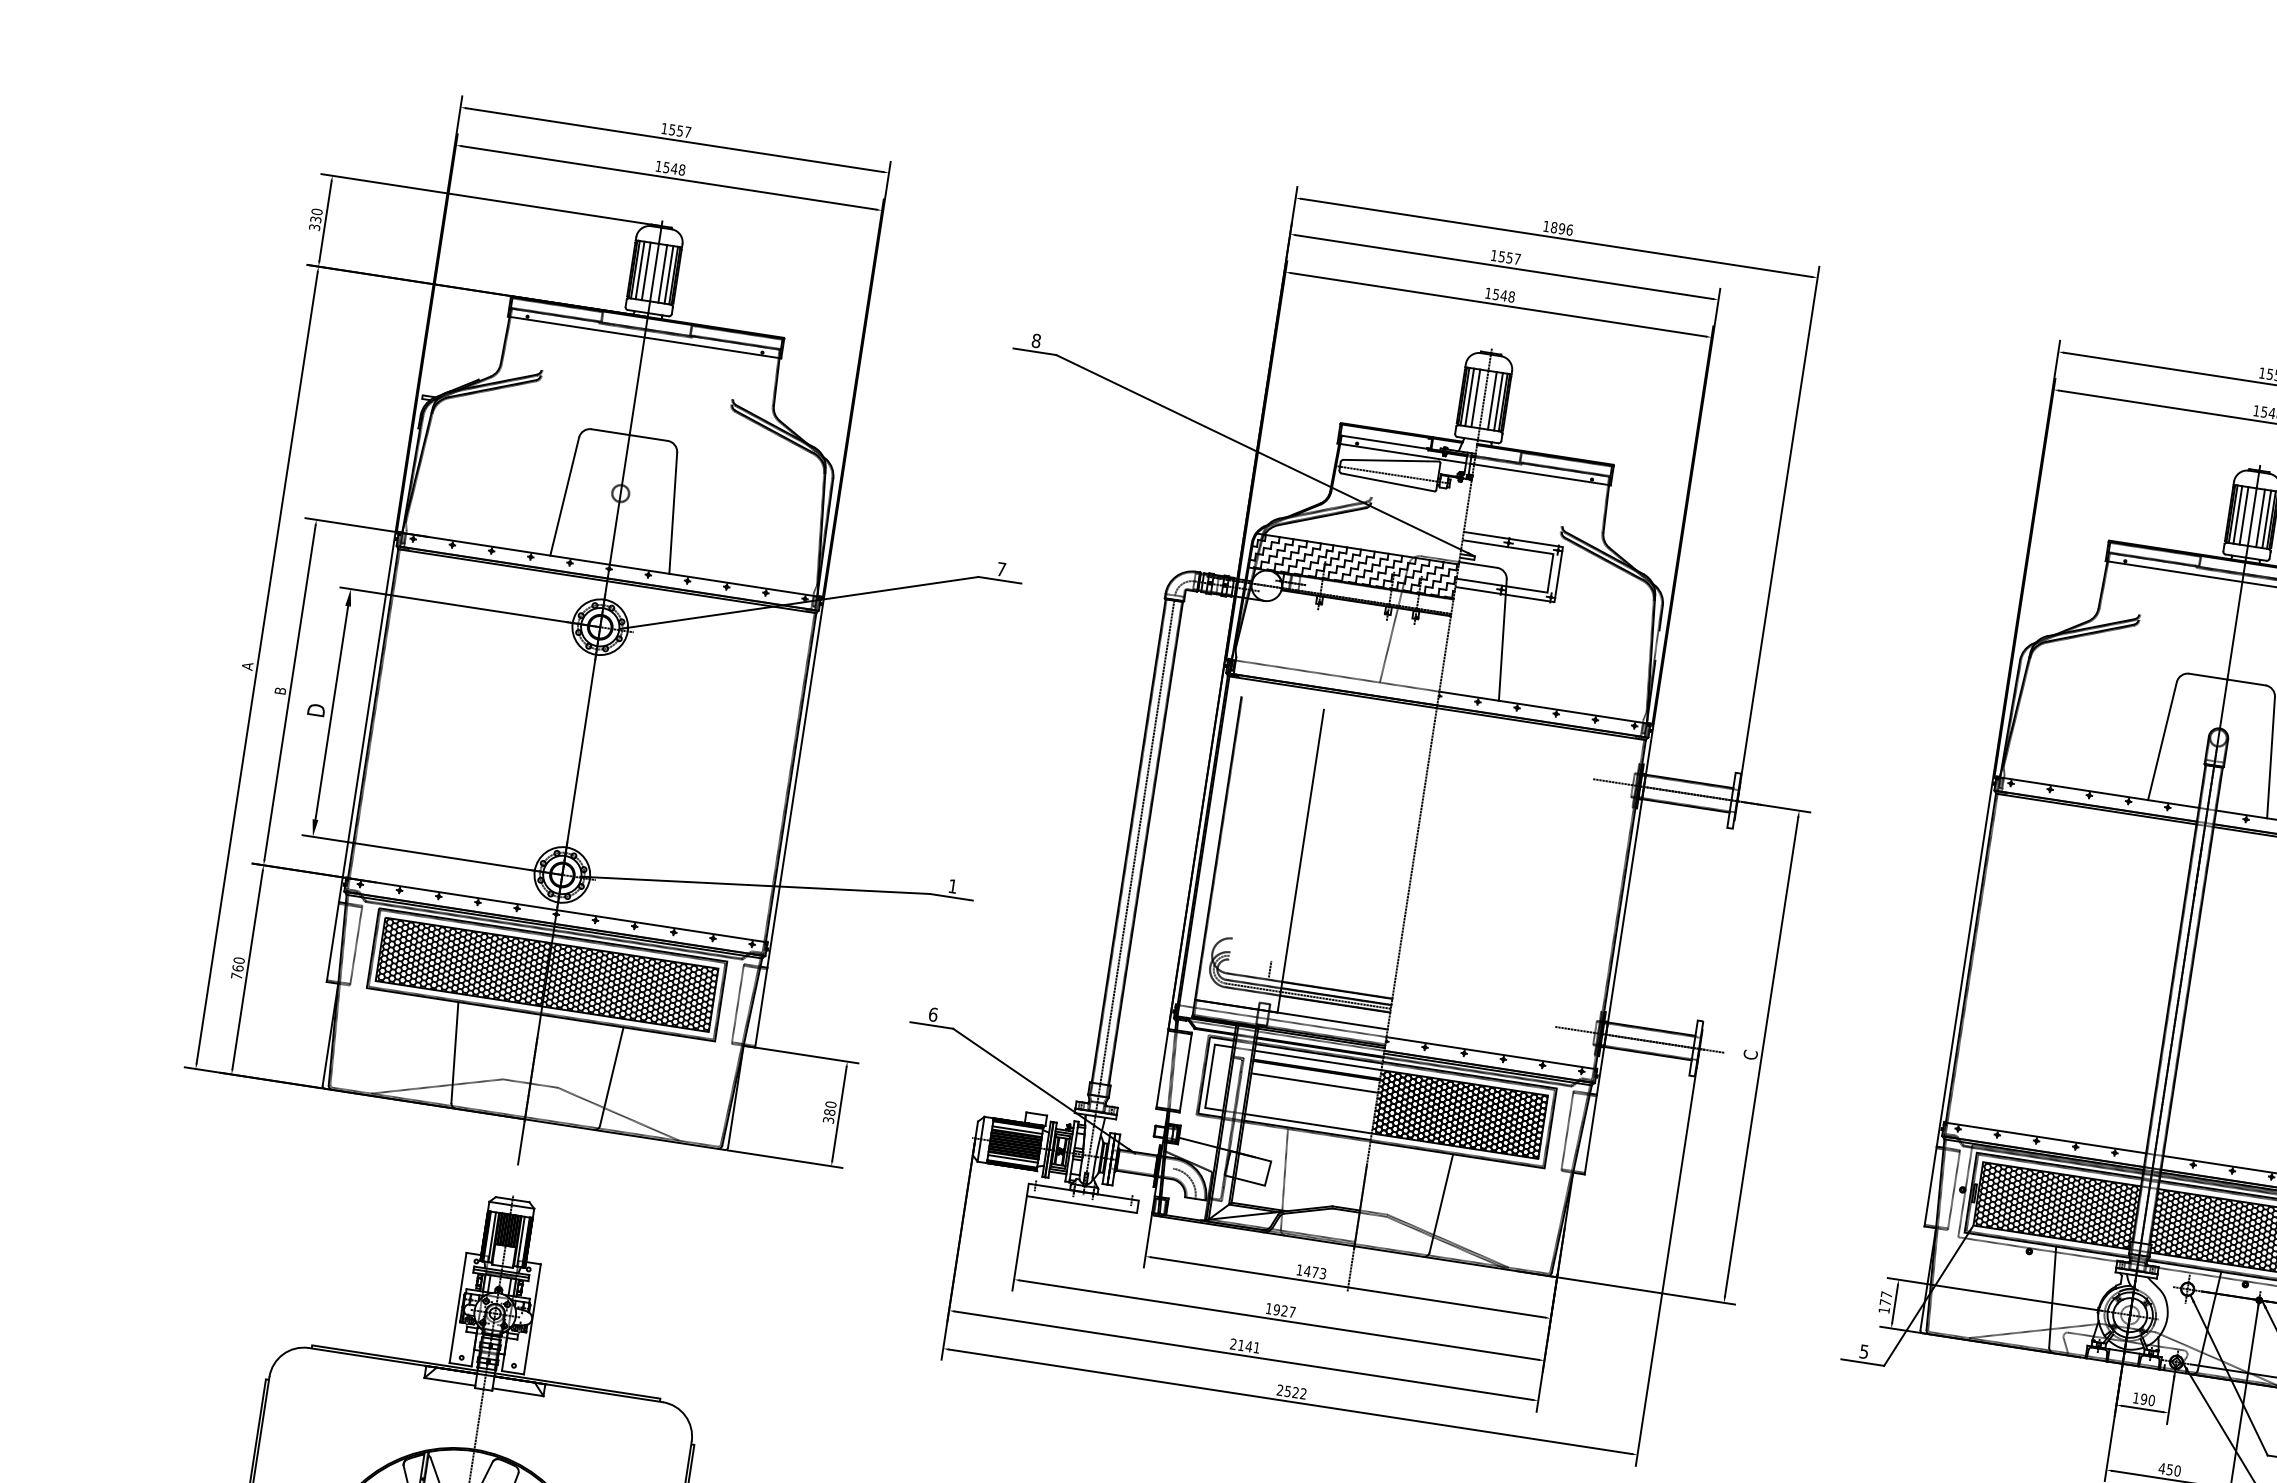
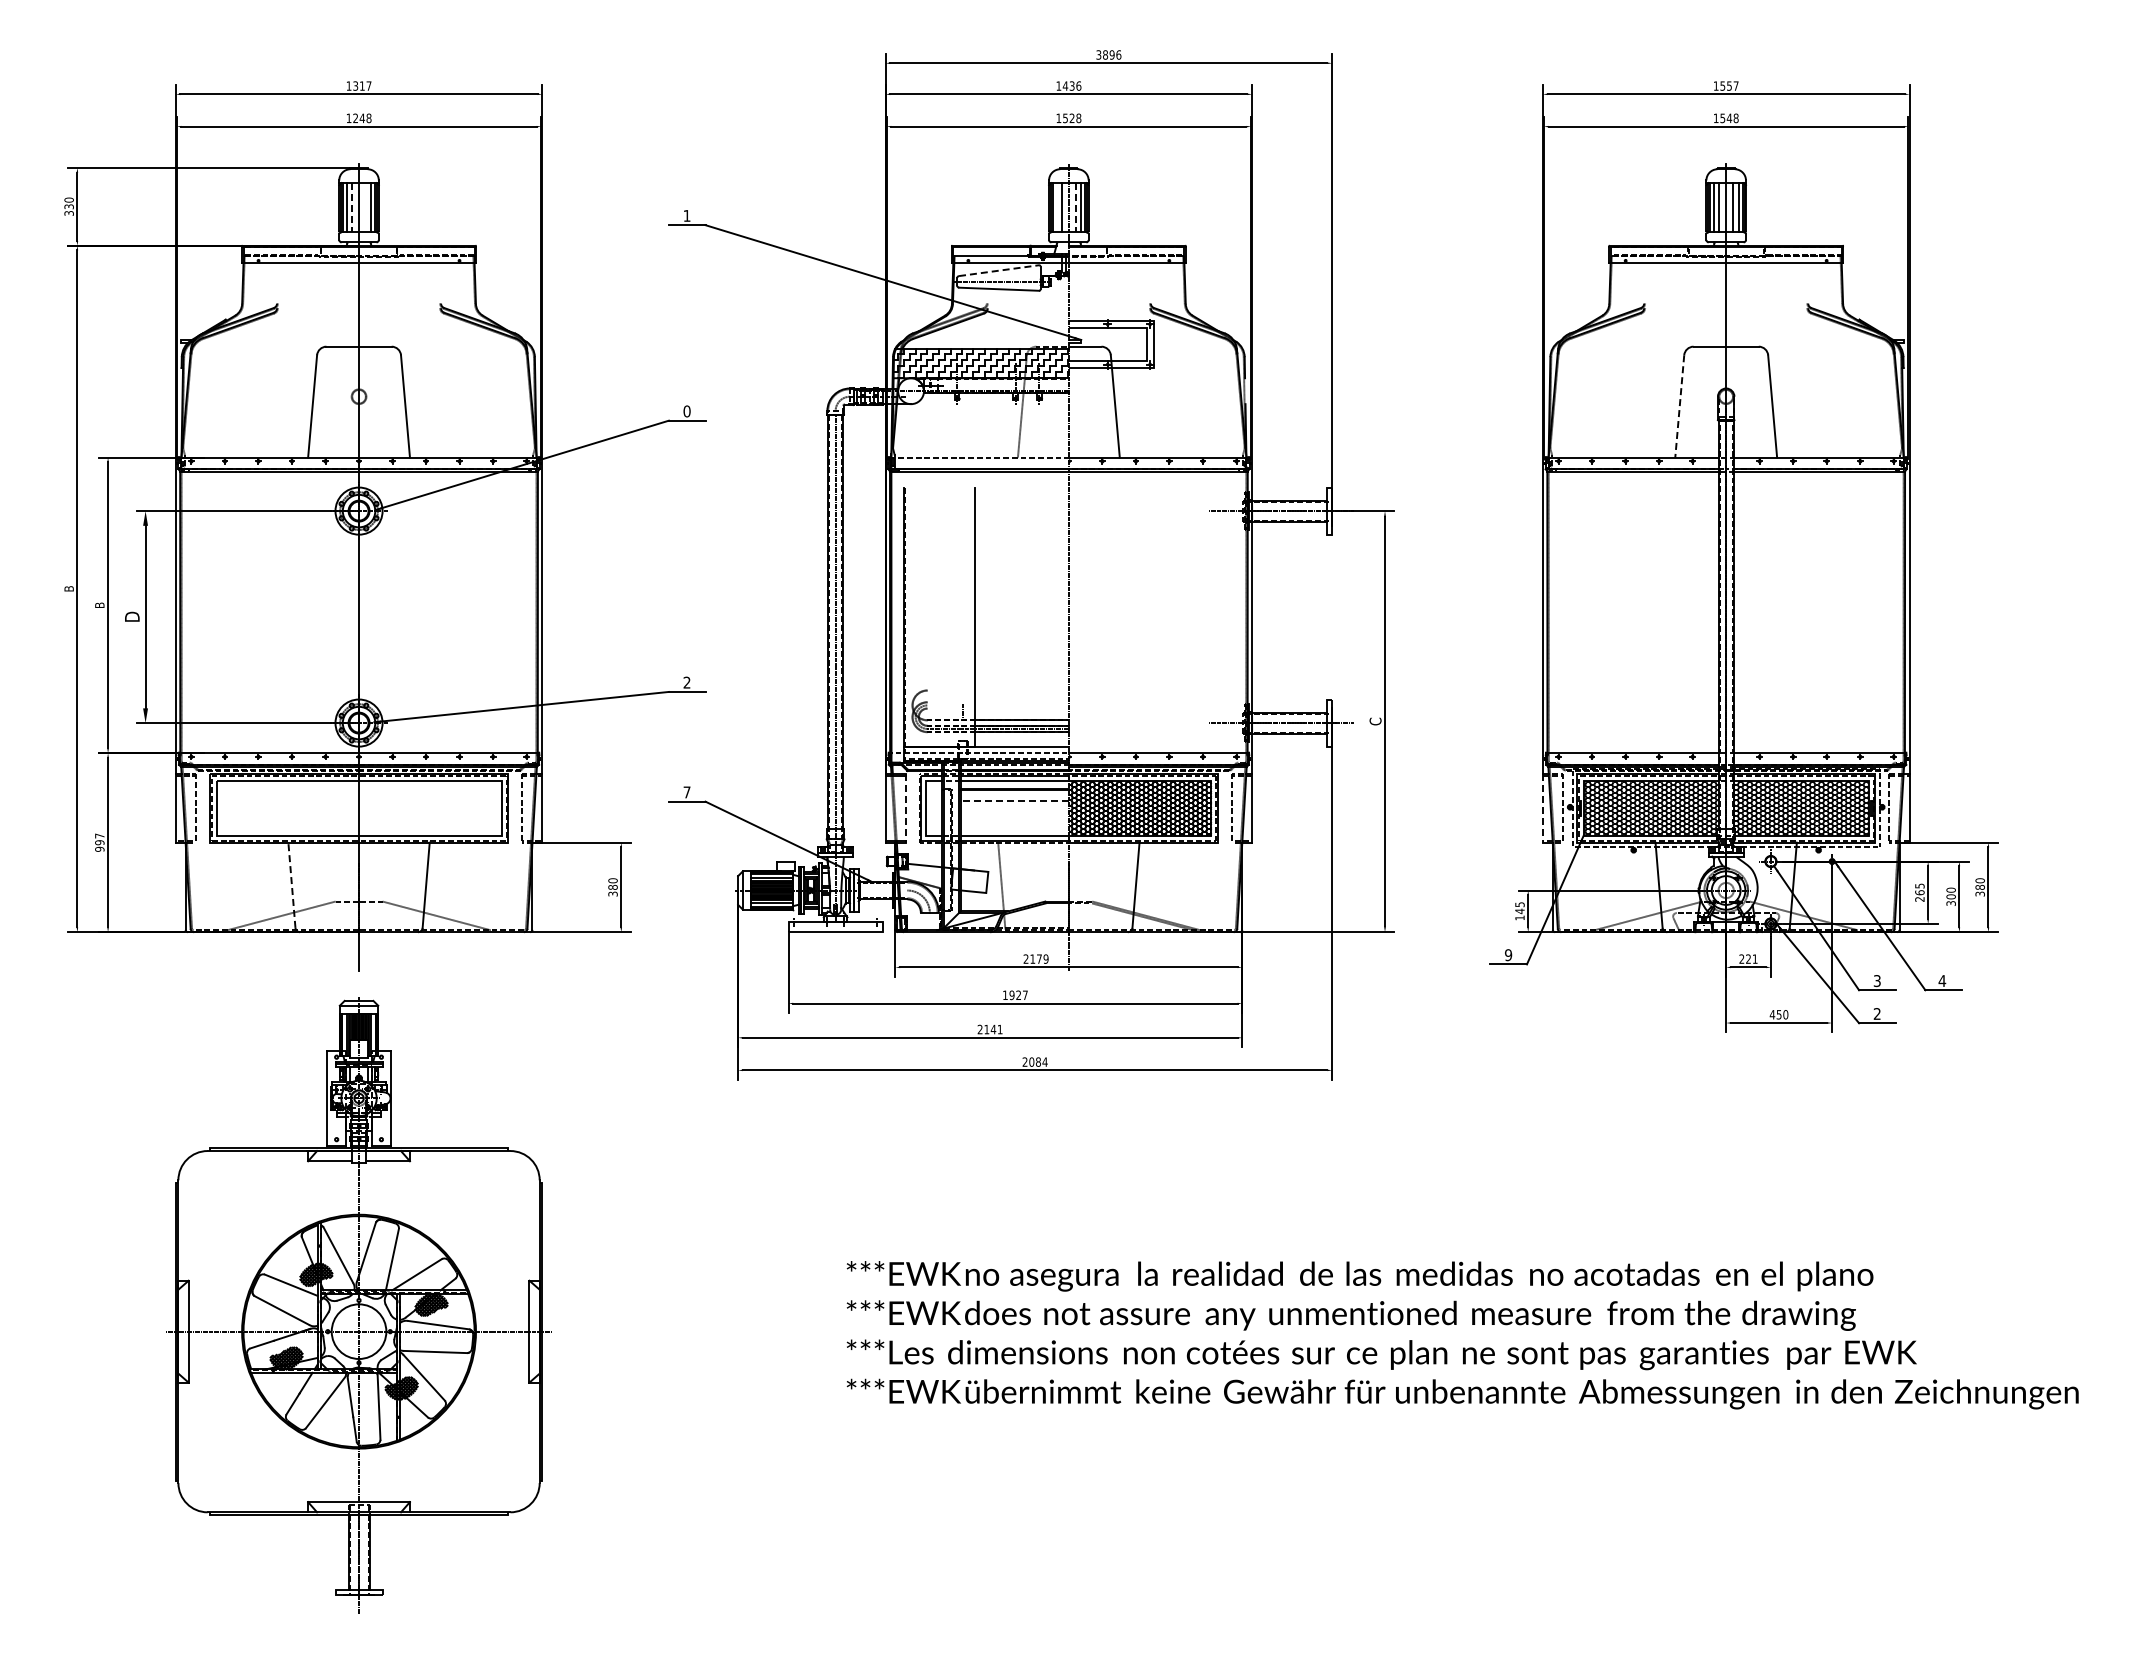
text: (675, 129) -> (358, 85), 1557 -> 1317
text: (666, 167) -> (355, 118), 1548 -> 1248
text: (1546, 225) -> (1098, 54), 1896 -> 3896
text: (1509, 257) -> (1071, 85), 1557 -> 1436
line: (645, 271) -> (351, 207), solid -> dashed
line: (663, 273) -> (366, 207), removed
text: (1503, 294) -> (1071, 117), 1548 -> 1528
text: (1035, 340) -> (686, 215), 8 -> 1
line: (1469, 397) -> (1056, 207), removed
line: (1491, 400) -> (1075, 207), solid -> dashed
line: (1391, 460) -> (999, 270), solid -> dashed
text: (1000, 569) -> (686, 411), 7 -> 0
text: (246, 665) -> (68, 588), A -> B
line: (2162, 741) -> (1679, 406), solid -> dashed
text: (952, 886) -> (686, 682), 1 -> 2
text: (237, 968) -> (99, 842), 760 -> 997
hatch: (546, 974) -> (358, 808), removed
text: (932, 1014) -> (686, 792), 6 -> 7
line: (454, 1052) -> (291, 885), solid -> dashed
line: (1185, 1073) -> (905, 809), solid -> dashed
line: (1314, 1082) -> (1014, 800), solid -> dashed
line: (1929, 1187) -> (1542, 809), solid -> dashed
text: (1310, 1271) -> (1035, 958), 1473 -> 2179
text: (1885, 1299) -> (1519, 908), 177 -> 145
text: (1864, 1350) -> (1508, 954), 5 -> 9
text: (1295, 1391) -> (1038, 1061), 2522 -> 2084
text: (2144, 1398) -> (1748, 958), 190 -> 221

